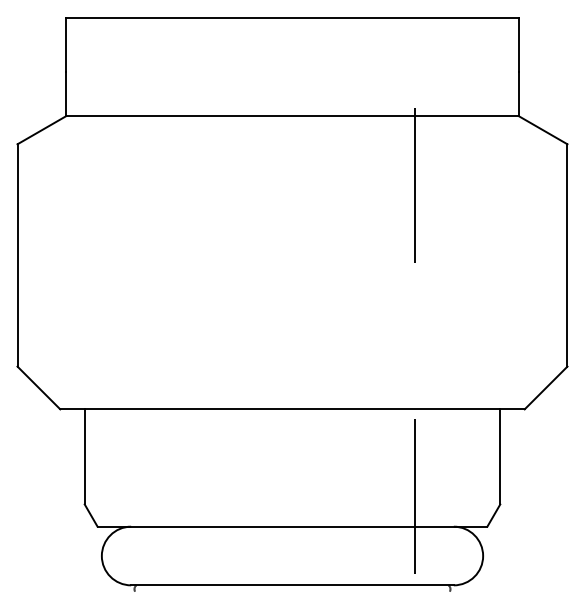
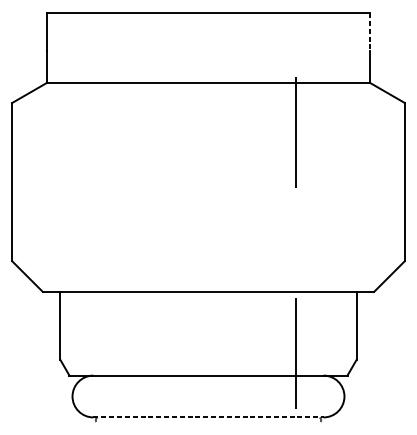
line: (518, 45) -> (369, 32), solid -> dashed
line: (293, 585) -> (209, 417), solid -> dashed

